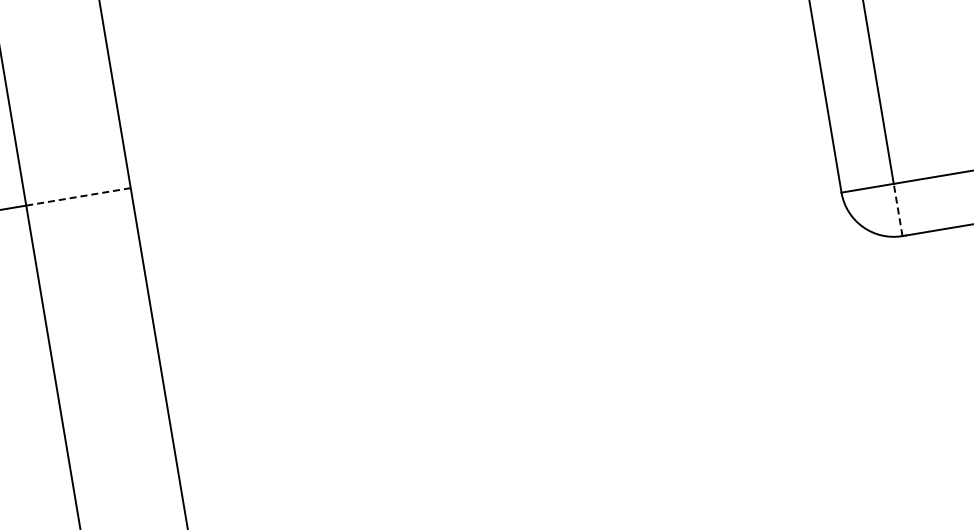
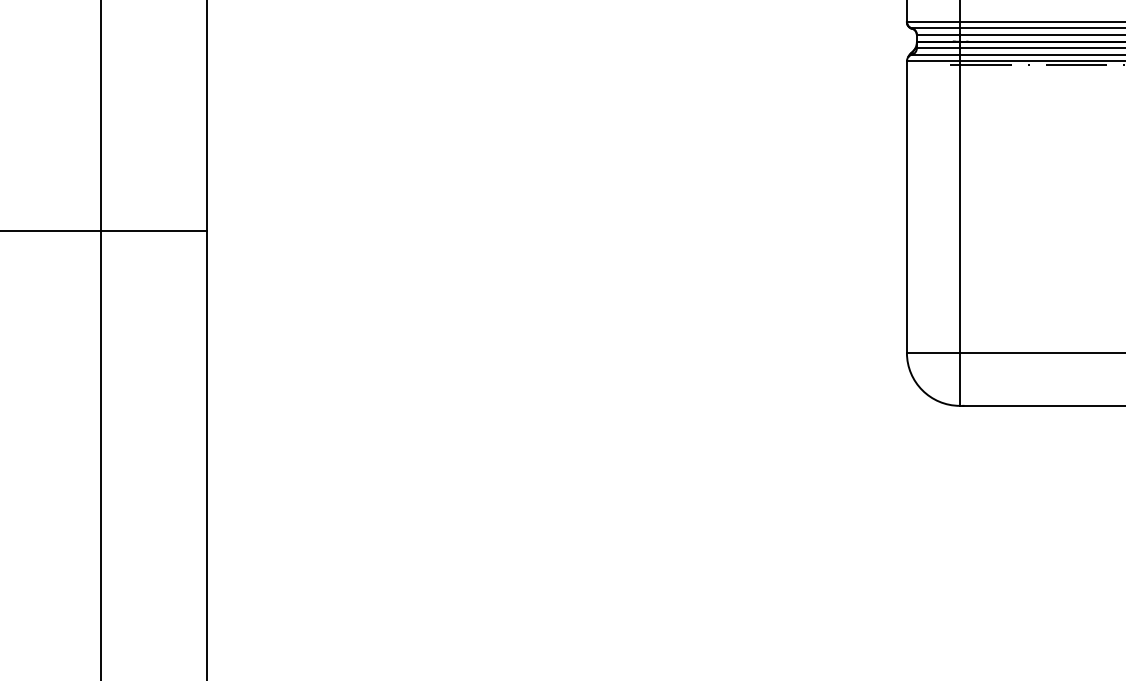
line: (78, 197) -> (153, 231), dashed -> solid
line: (897, 209) -> (959, 378), dashed -> solid

